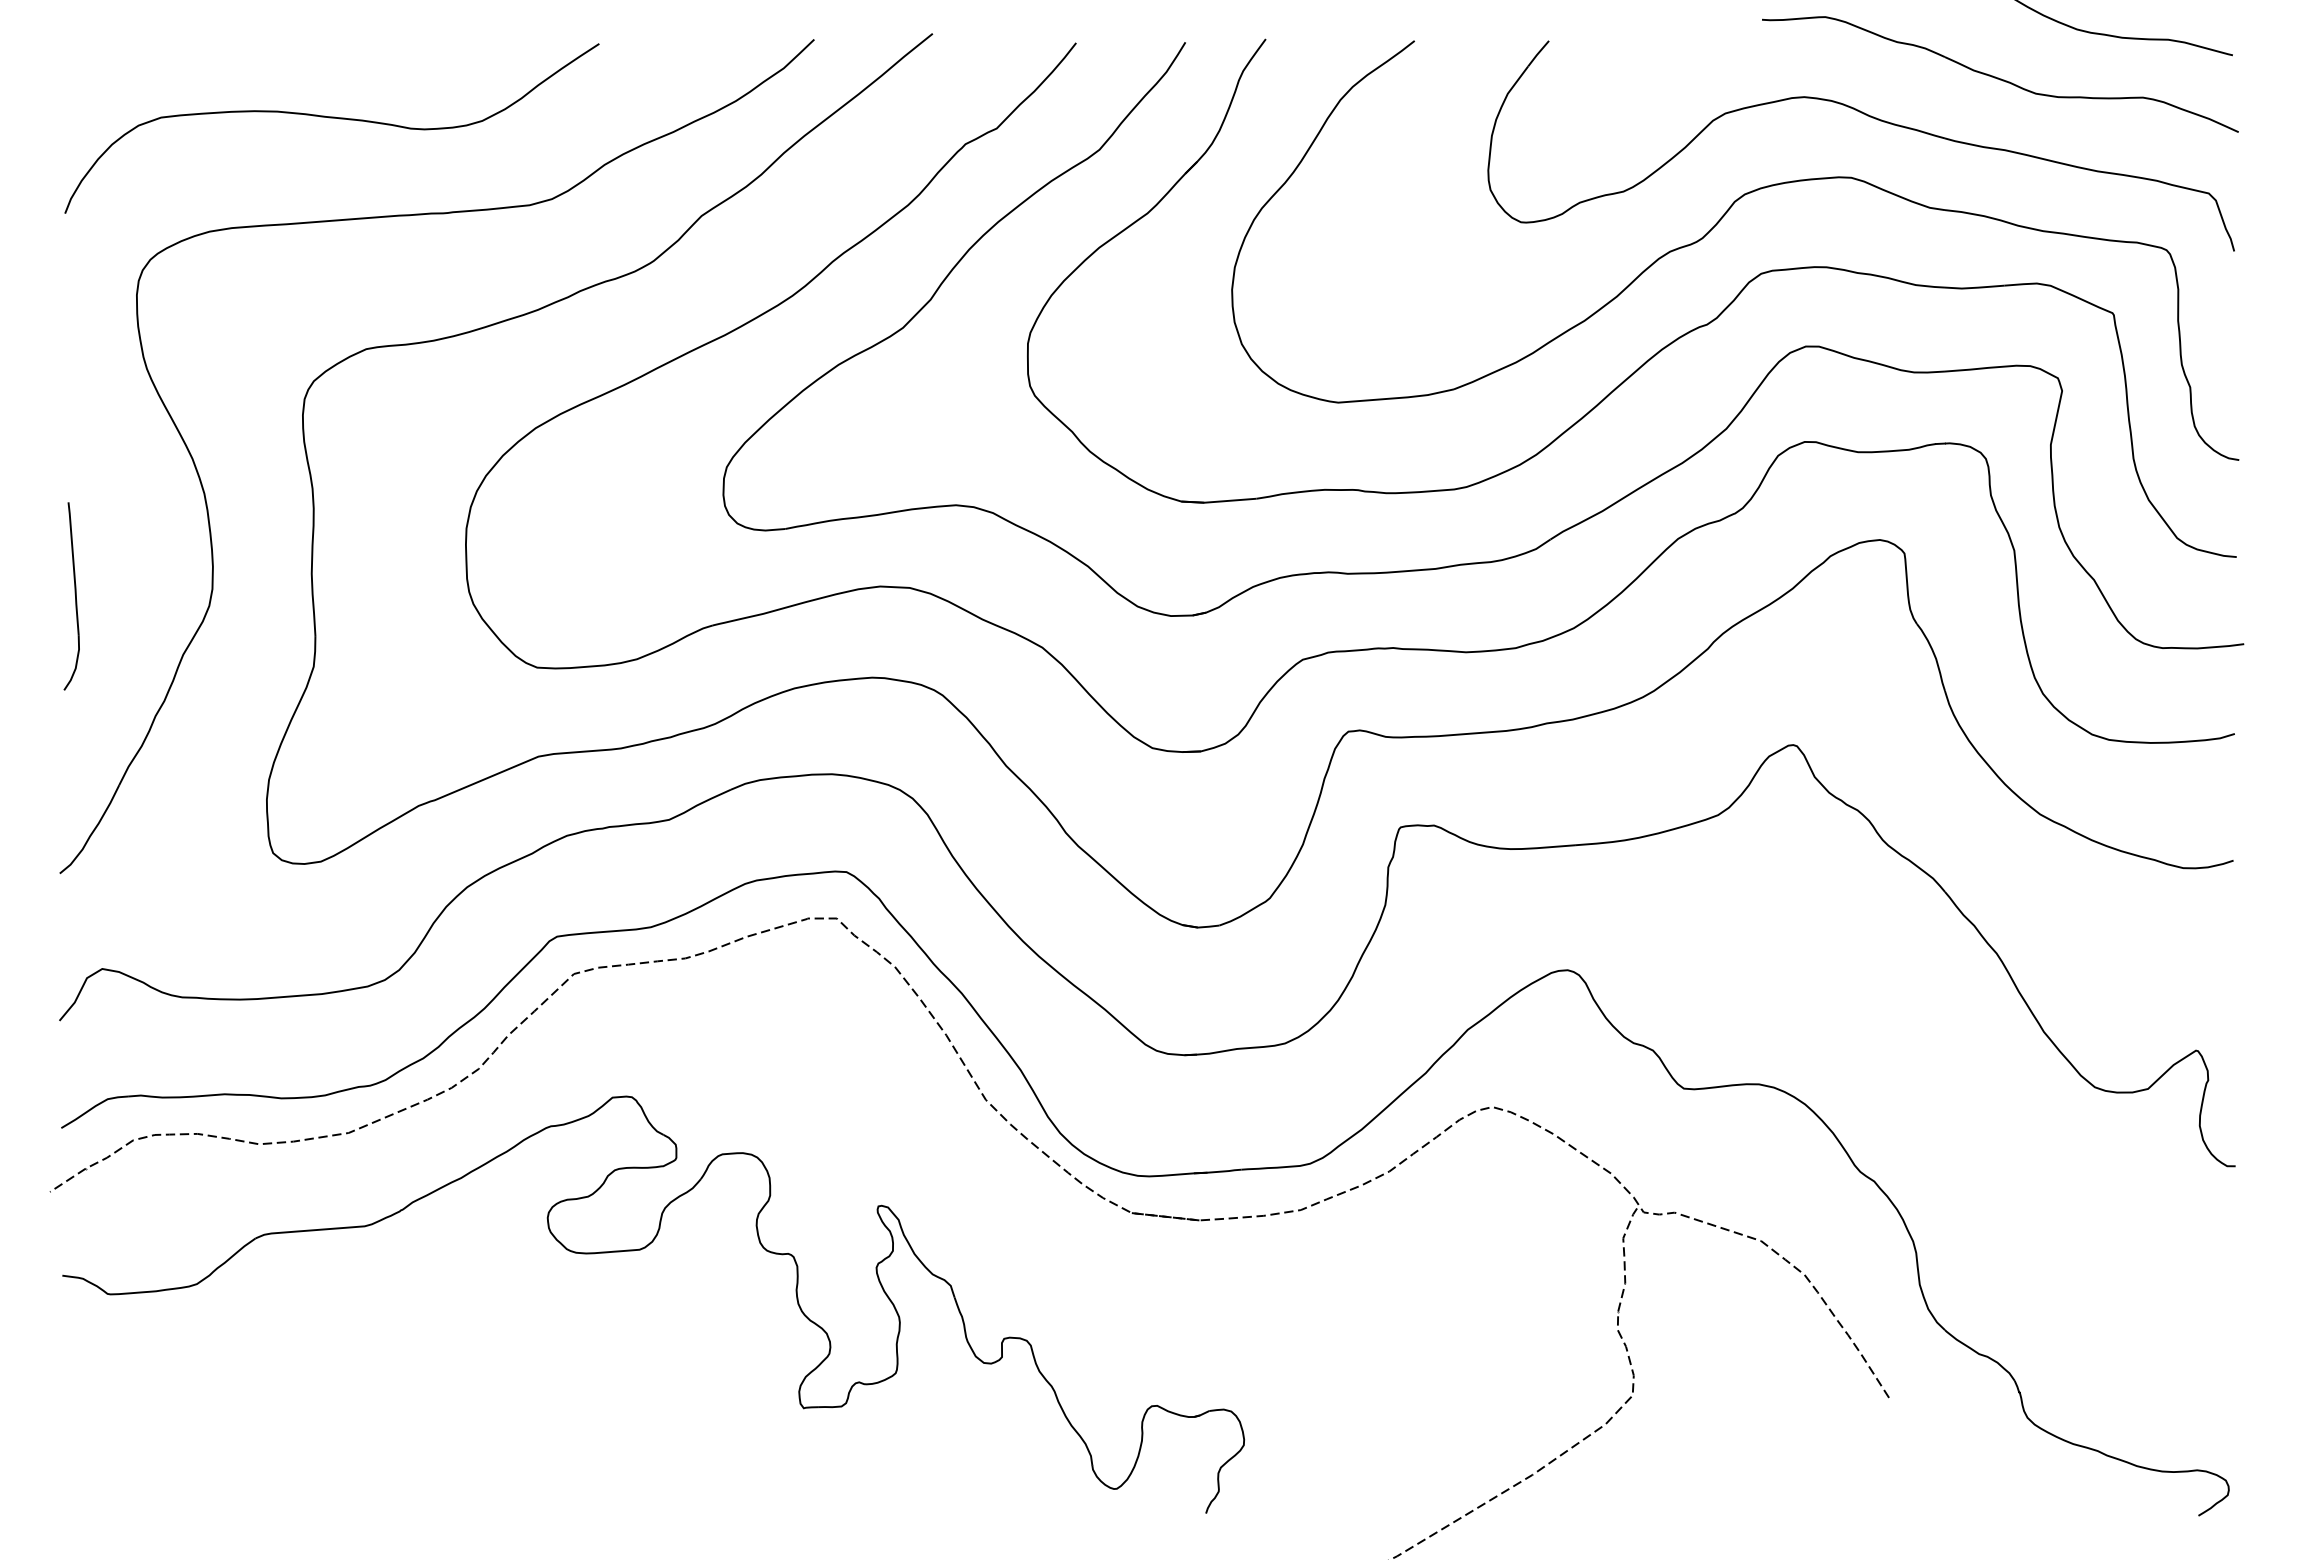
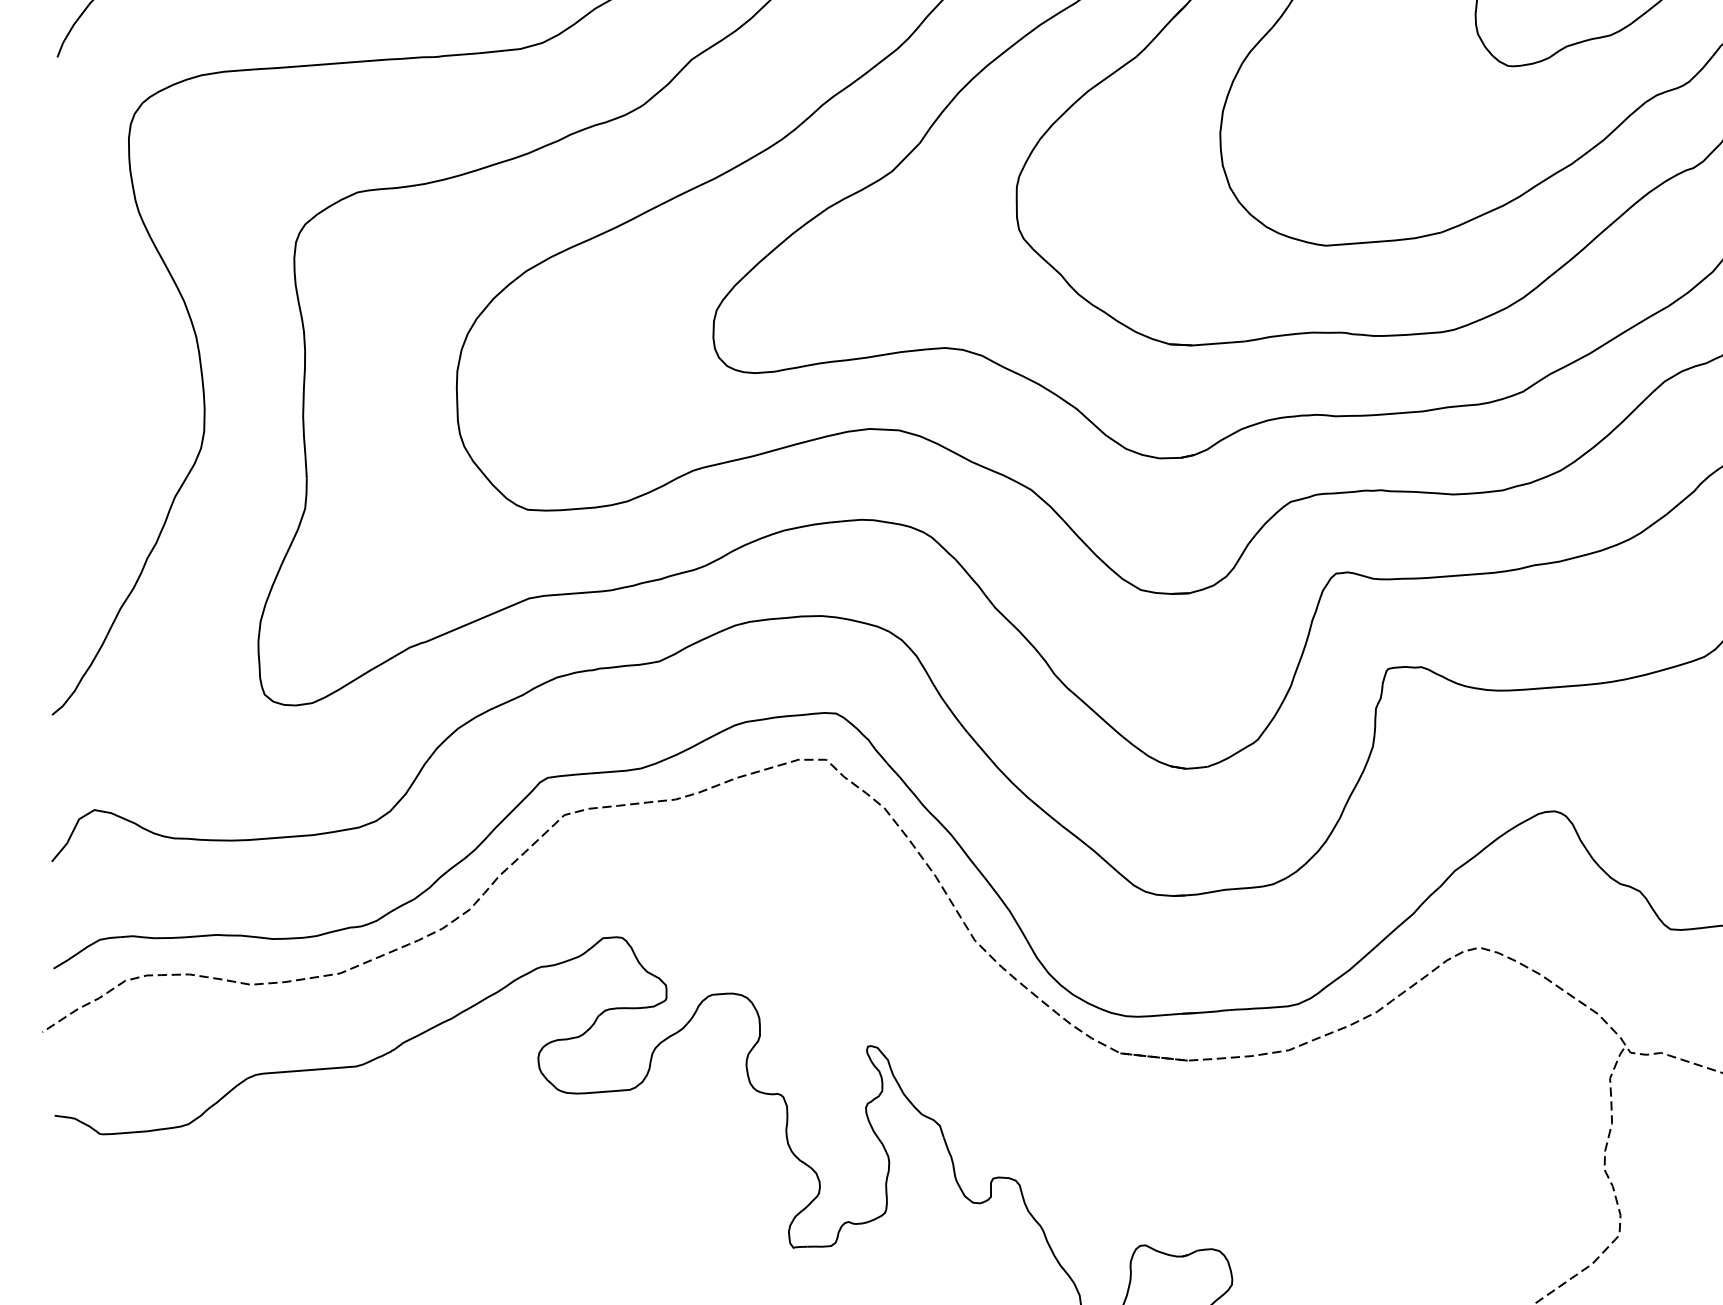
part: (71, 596) -> (63, 438), removed

